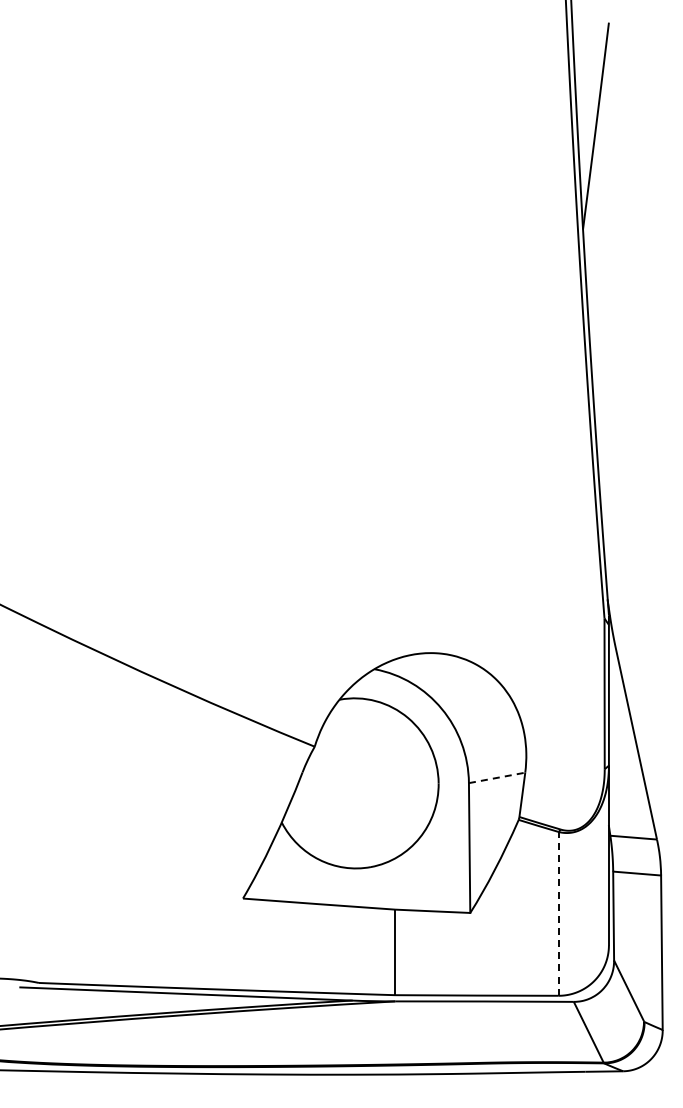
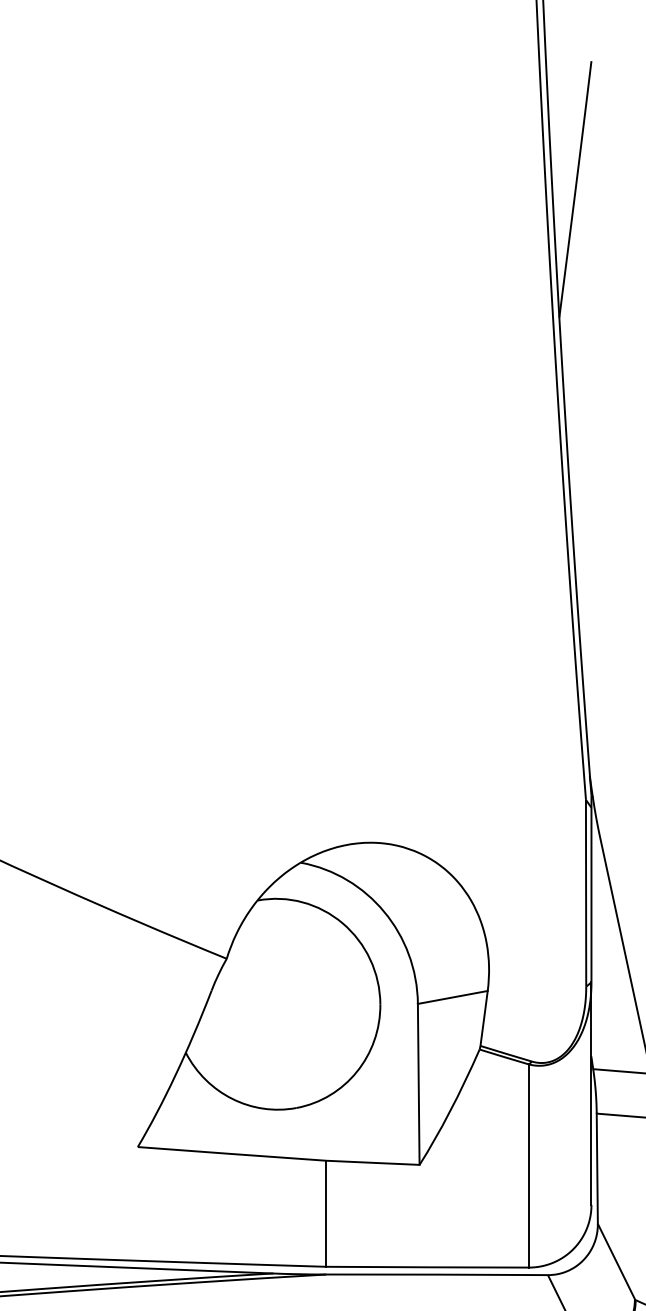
line: (497, 777) -> (453, 996), dashed -> solid
line: (558, 913) -> (528, 1165), dashed -> solid

